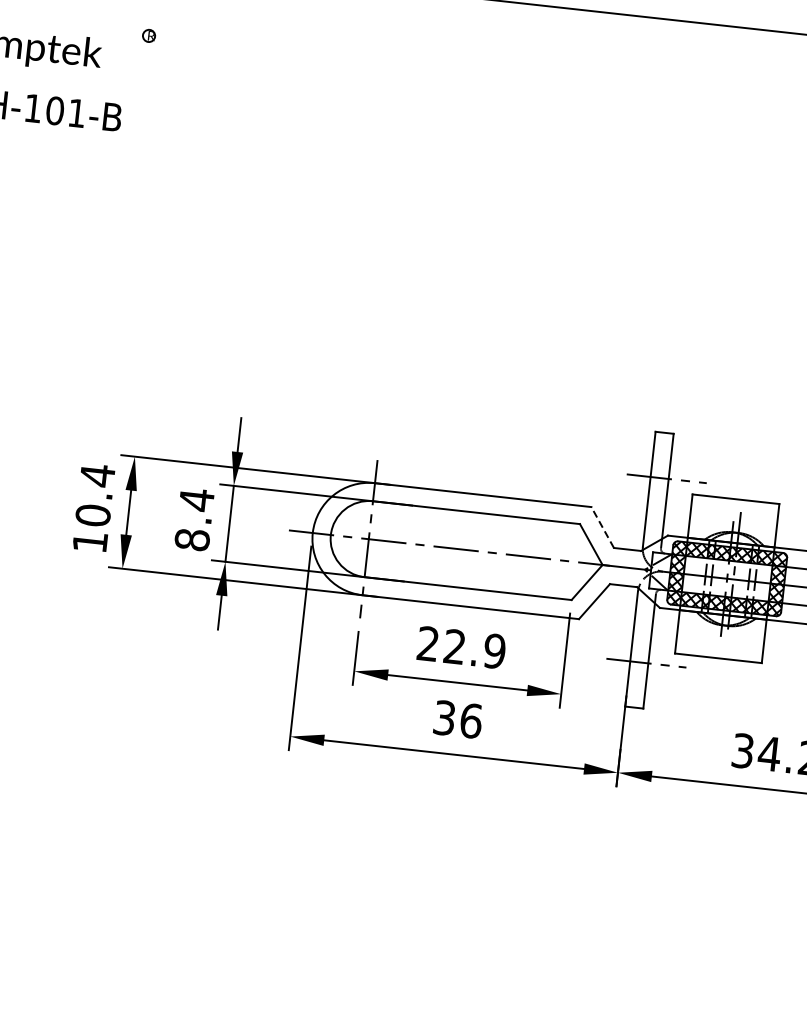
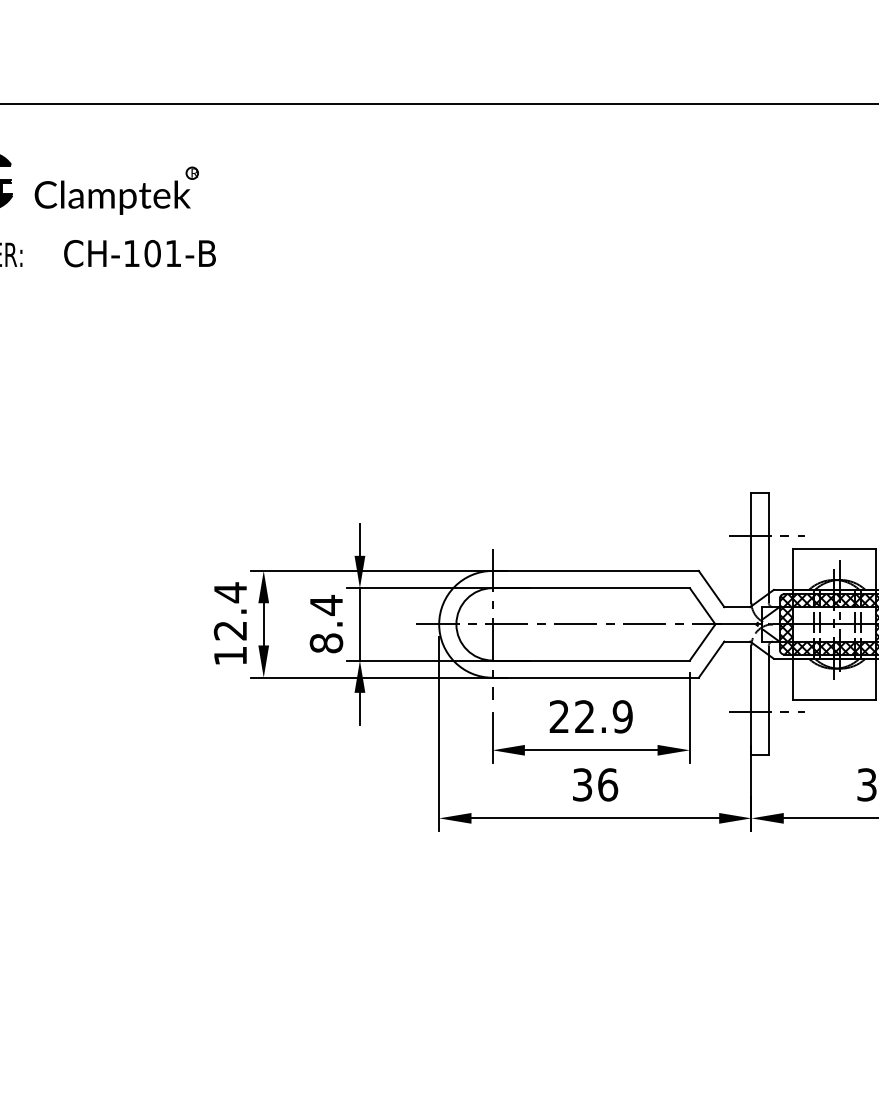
part: (148, 35) -> (191, 172), moved
text: (93, 515) -> (230, 630), 10.4 -> 12.4
line: (602, 526) -> (711, 588), dashed -> solid

